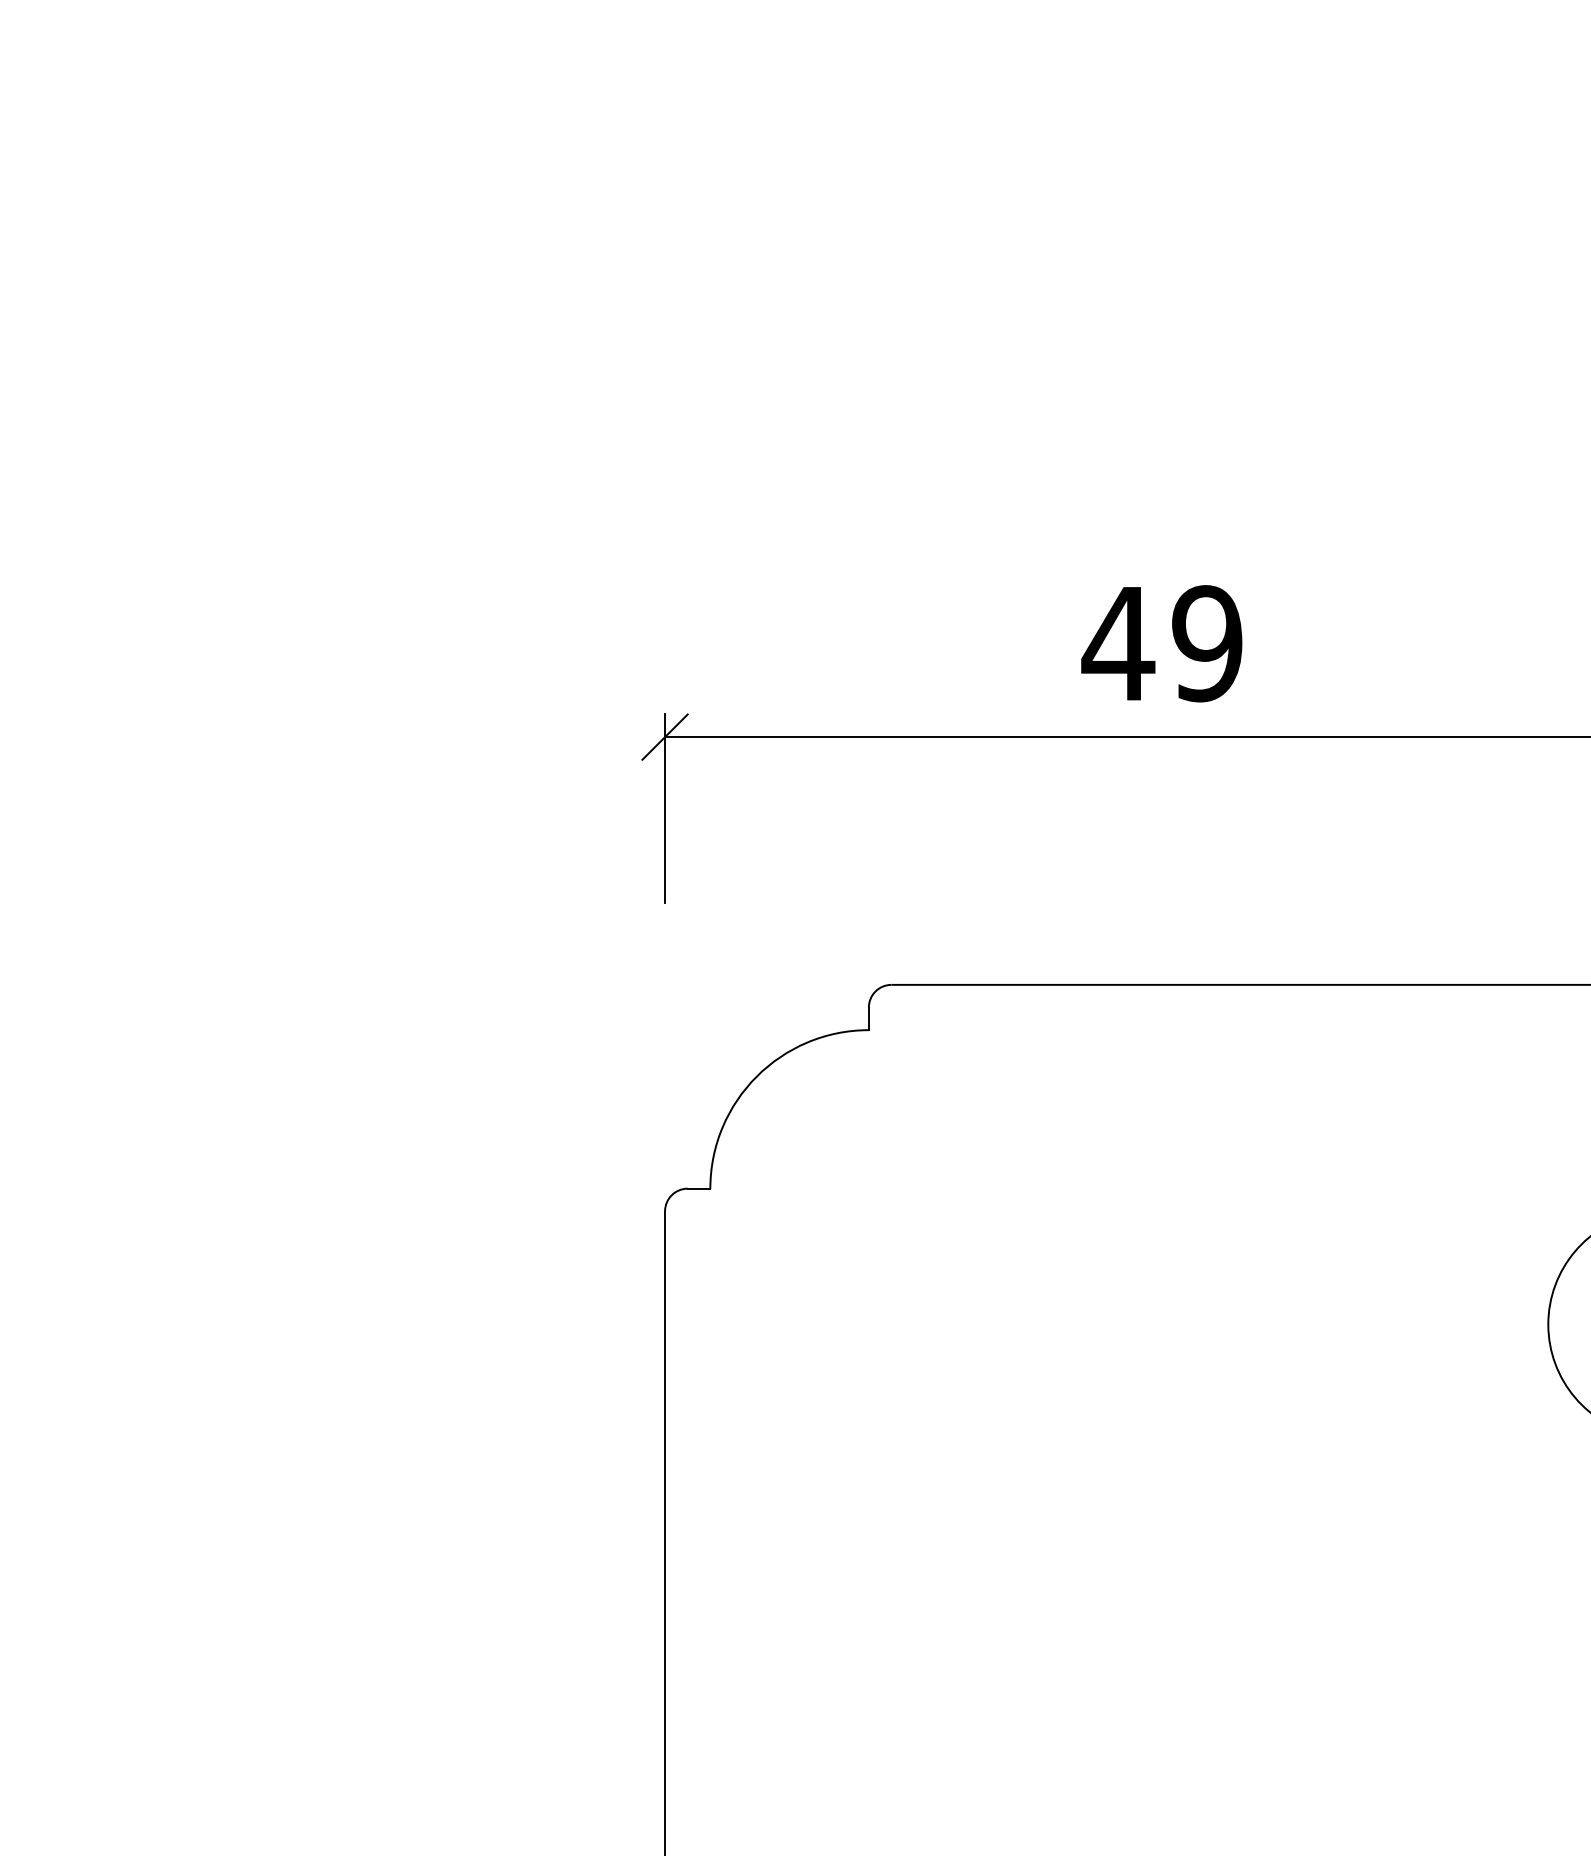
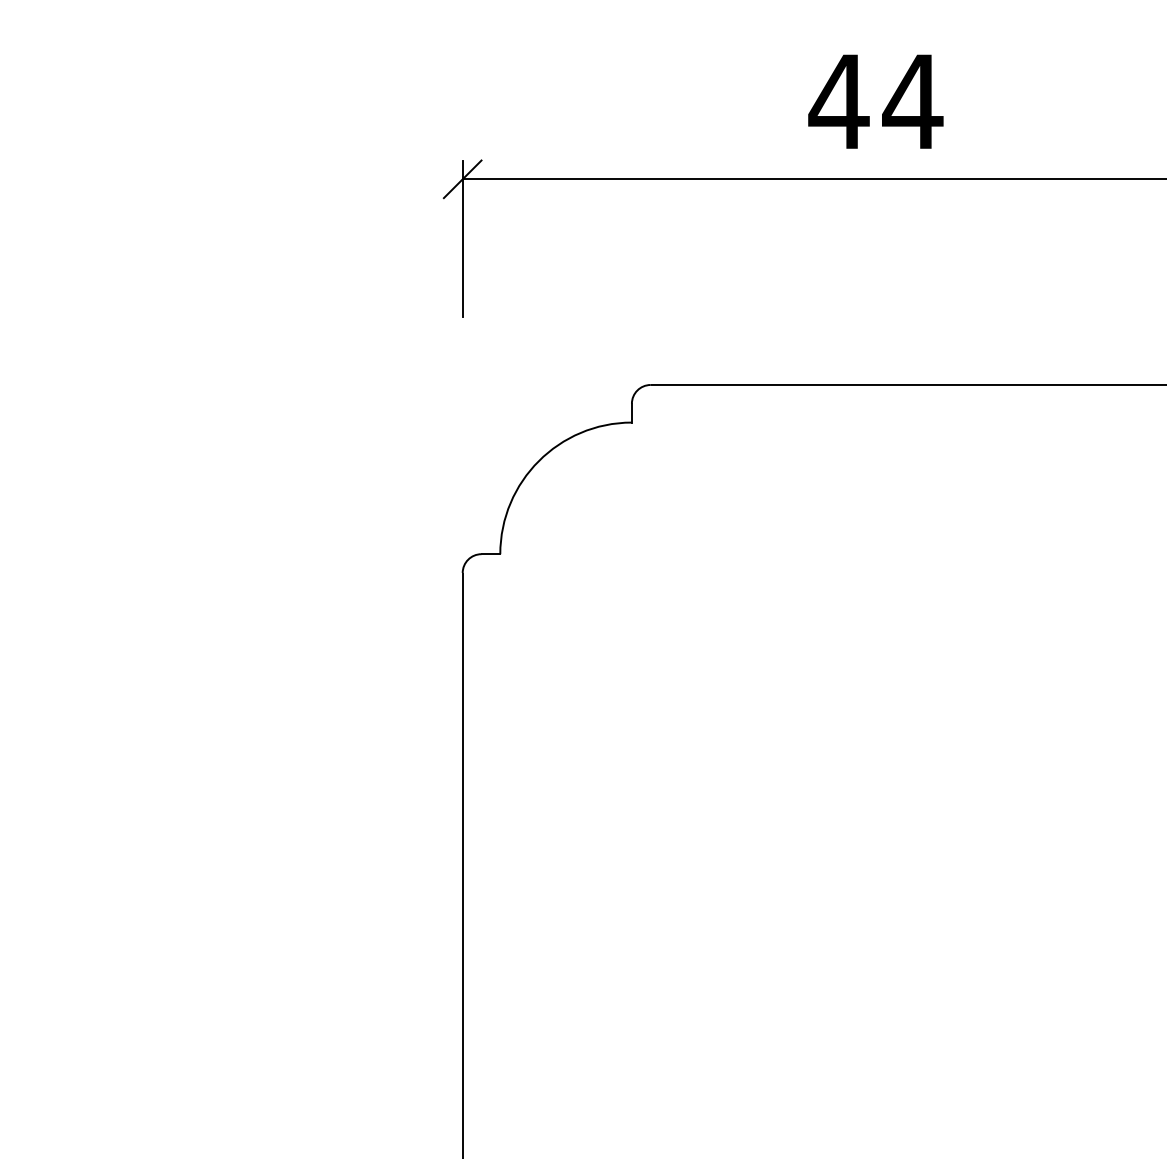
text: (1207, 643) -> (913, 101), 49 -> 44

